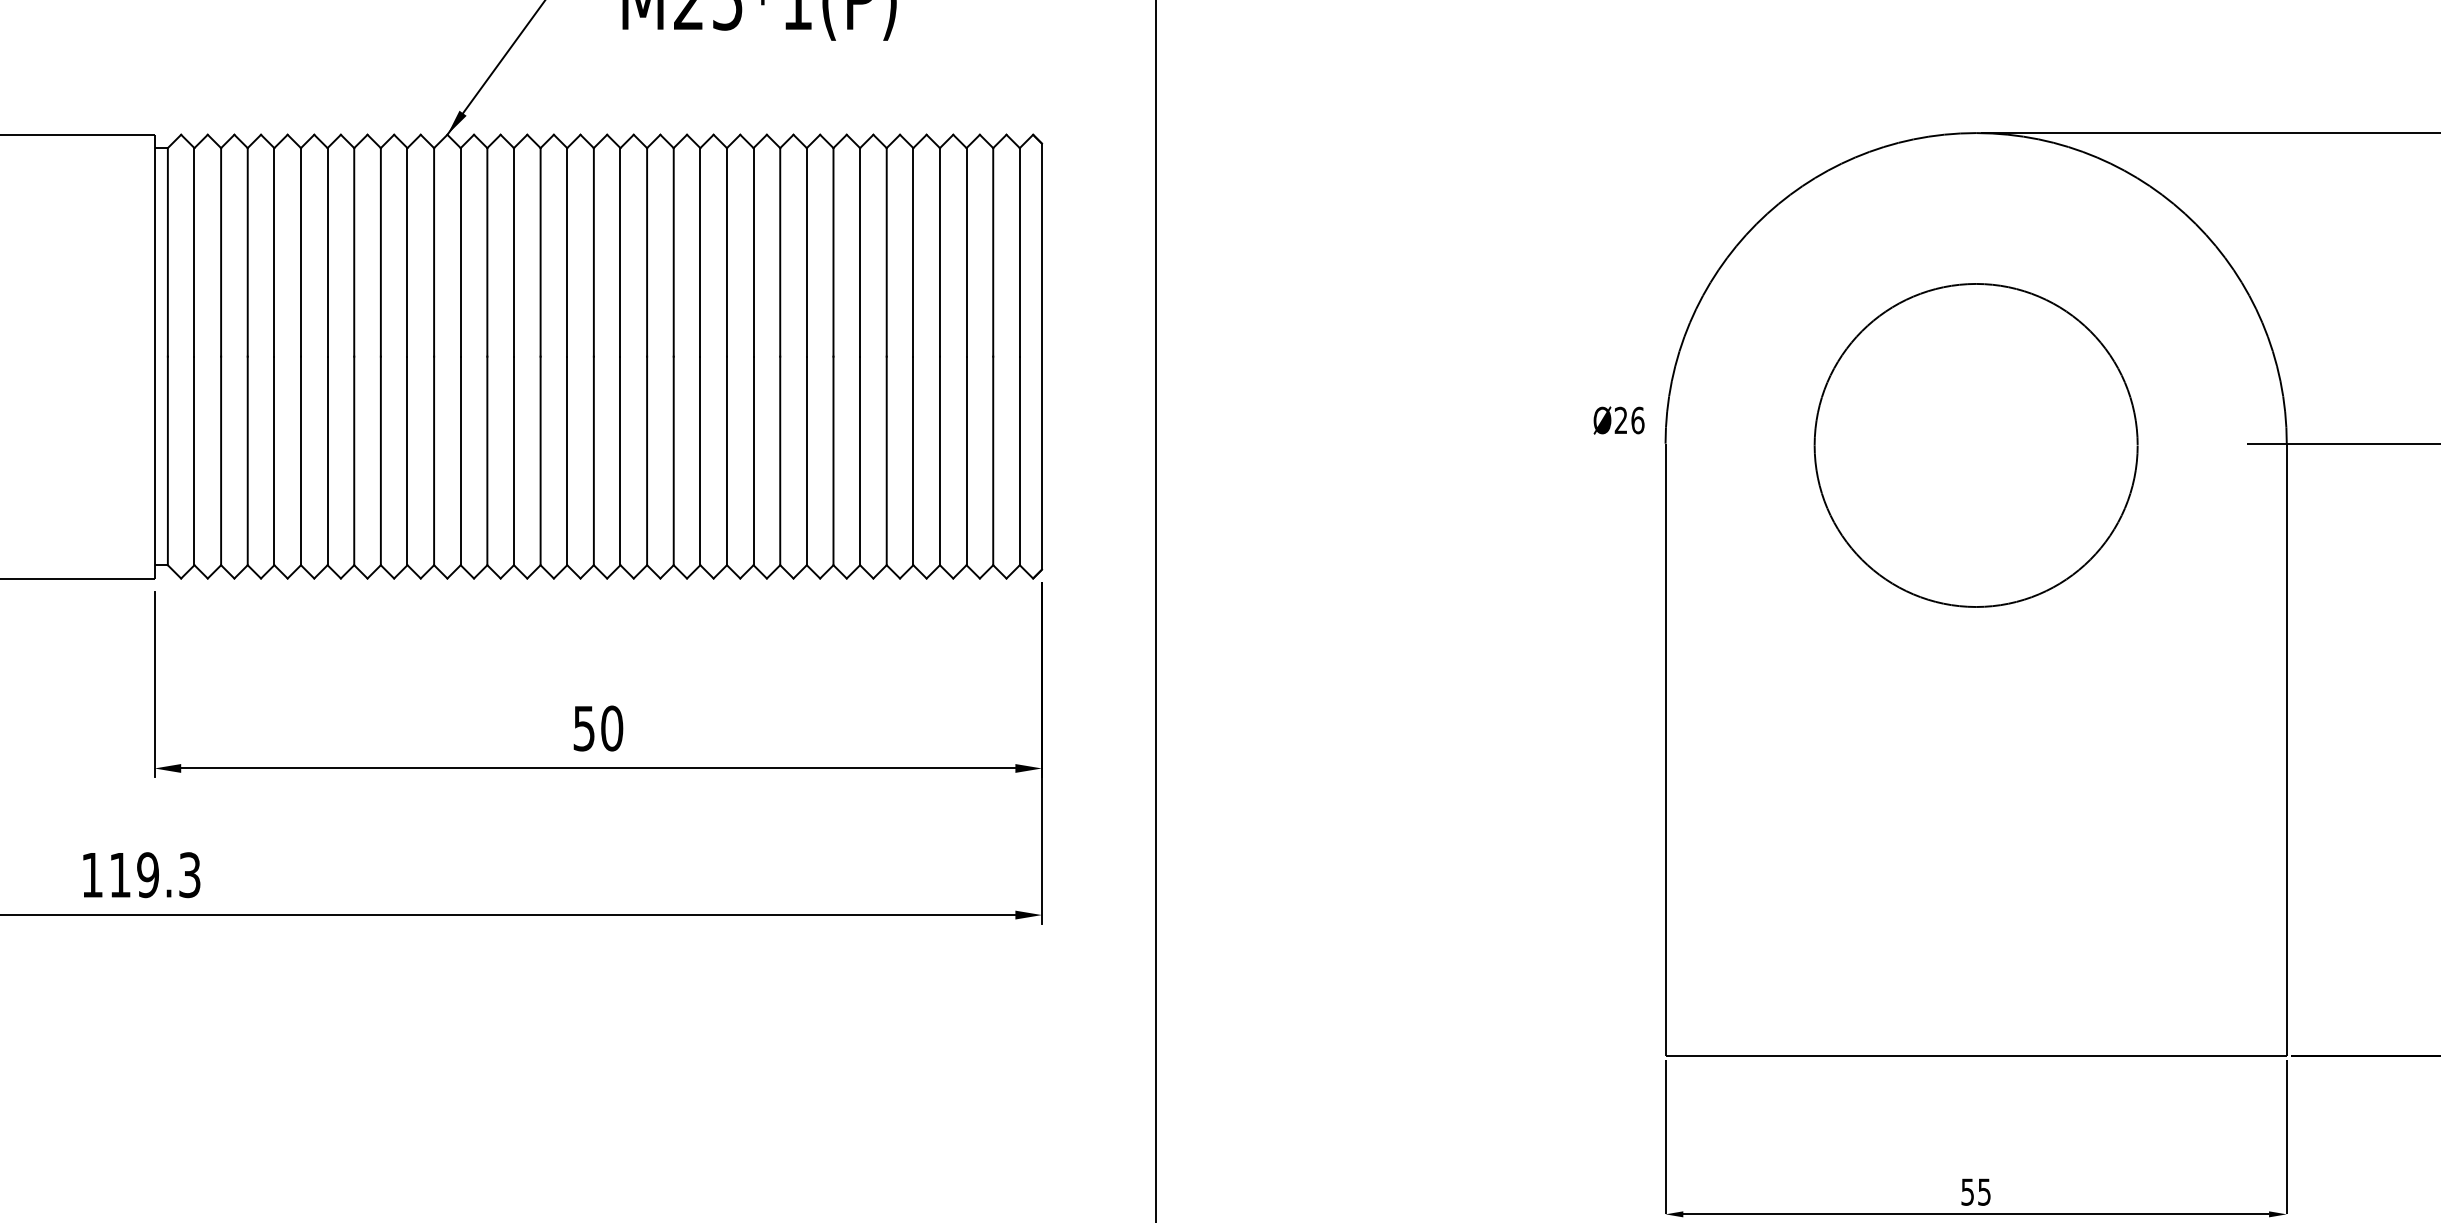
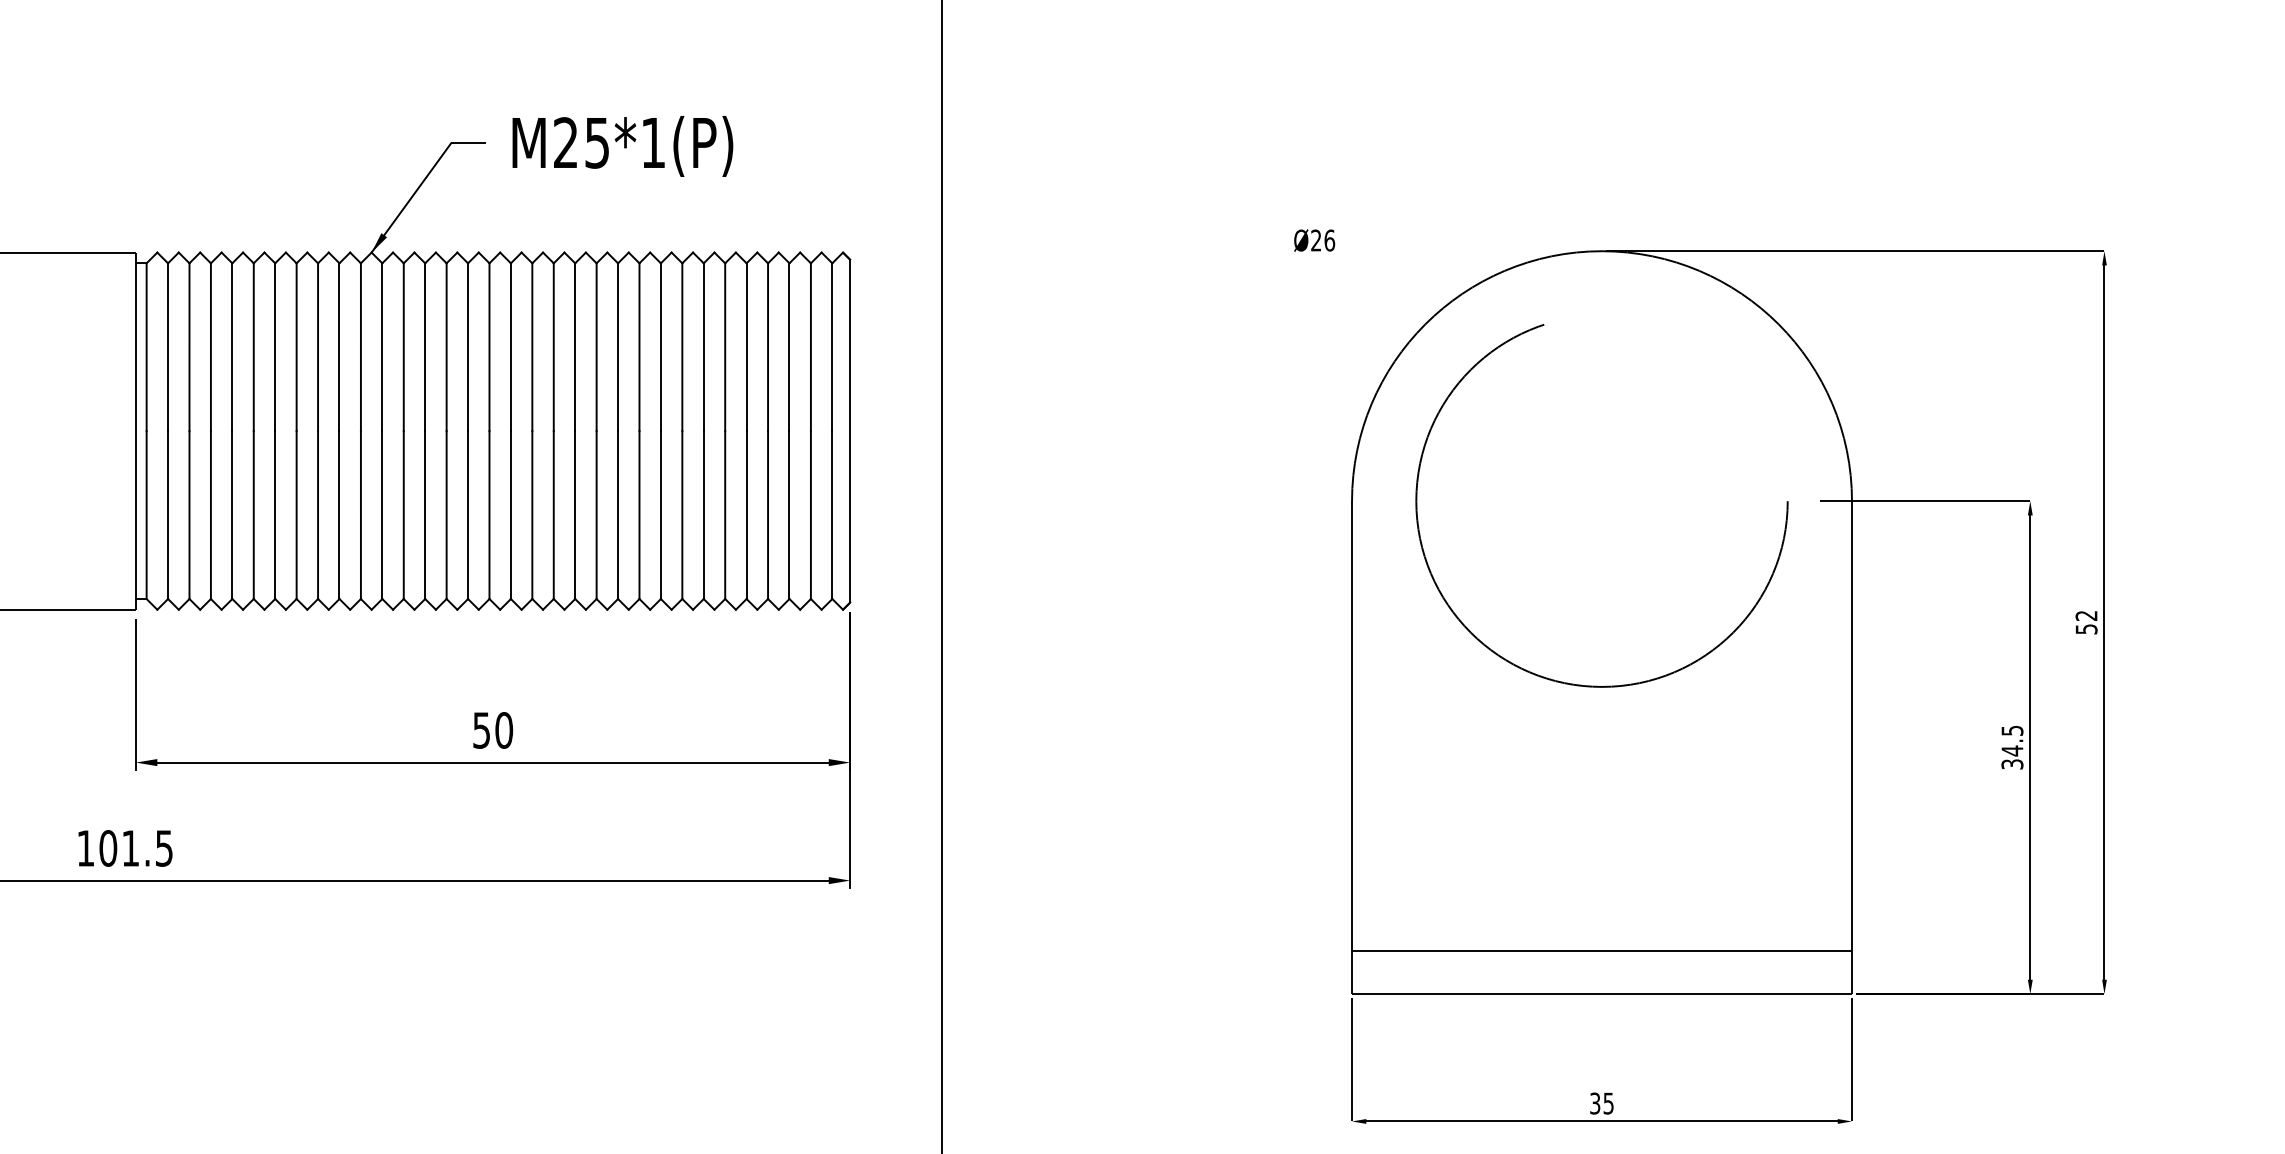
text: (1618, 420) -> (1314, 240), moved
circle: (1975, 449) -> (1601, 505), size x1.43
text: (154, 875) -> (135, 848), 119.3 -> 101.5
line: (1976, 1003) -> (1602, 951), added
text: (1968, 1190) -> (1595, 1102), 55 -> 35

